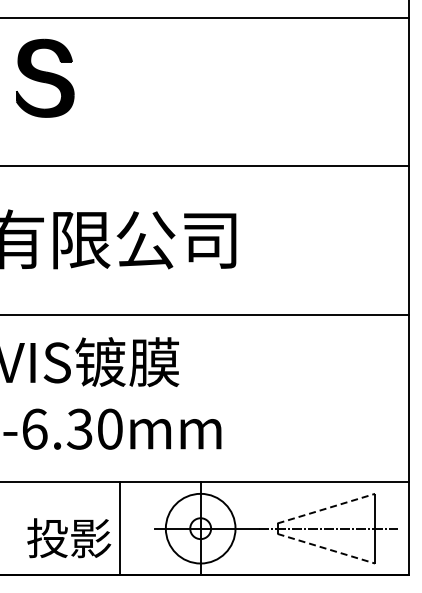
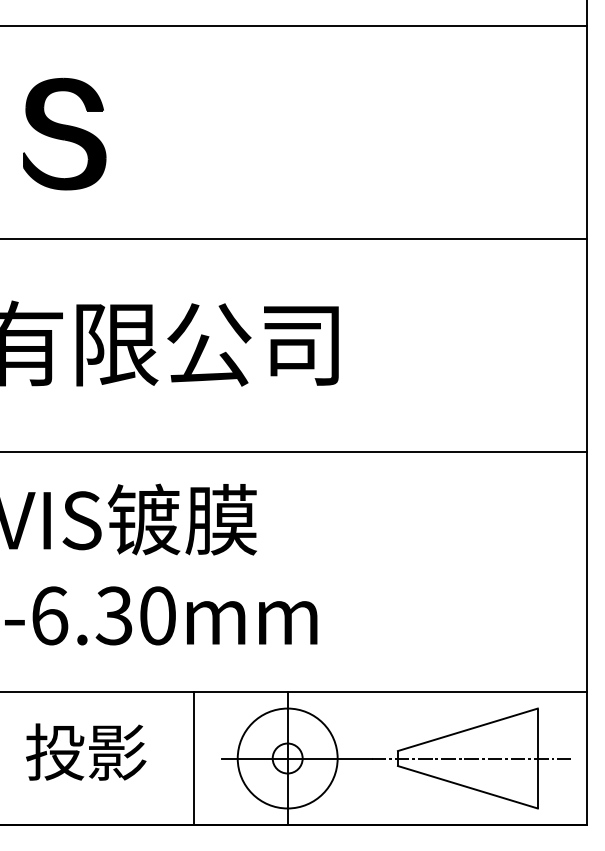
part: (45, 77) -> (65, 132), moved
line: (326, 508) -> (468, 729), dashed -> solid
line: (120, 528) -> (194, 758), moved
text: (69, 538) -> (86, 752), moved
line: (326, 548) -> (468, 786), dashed -> solid

